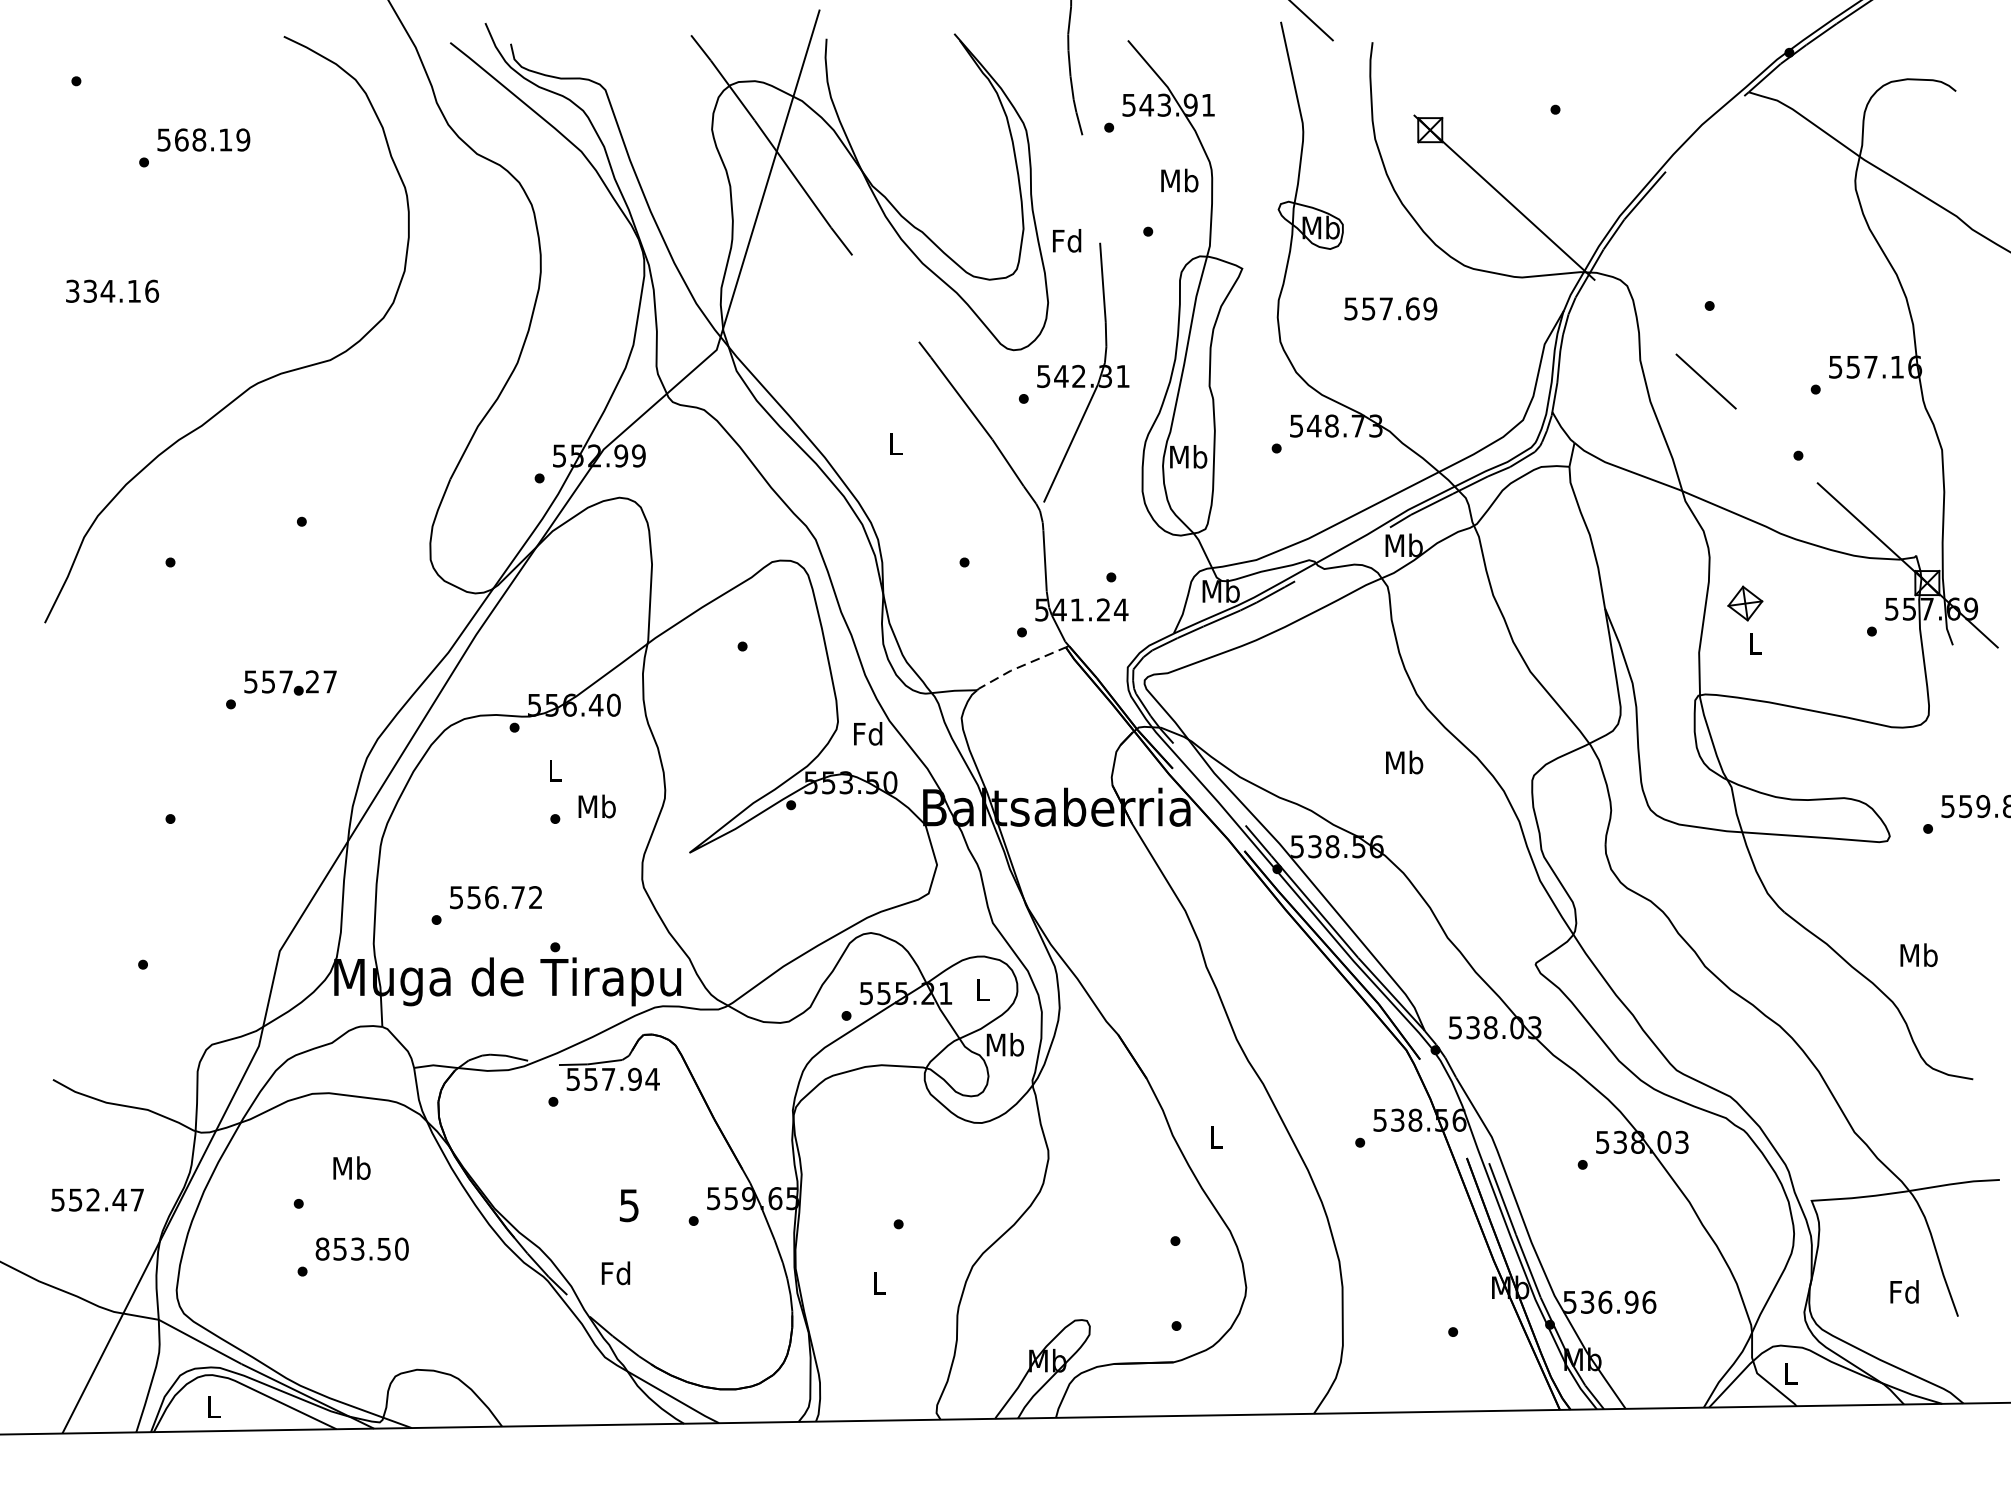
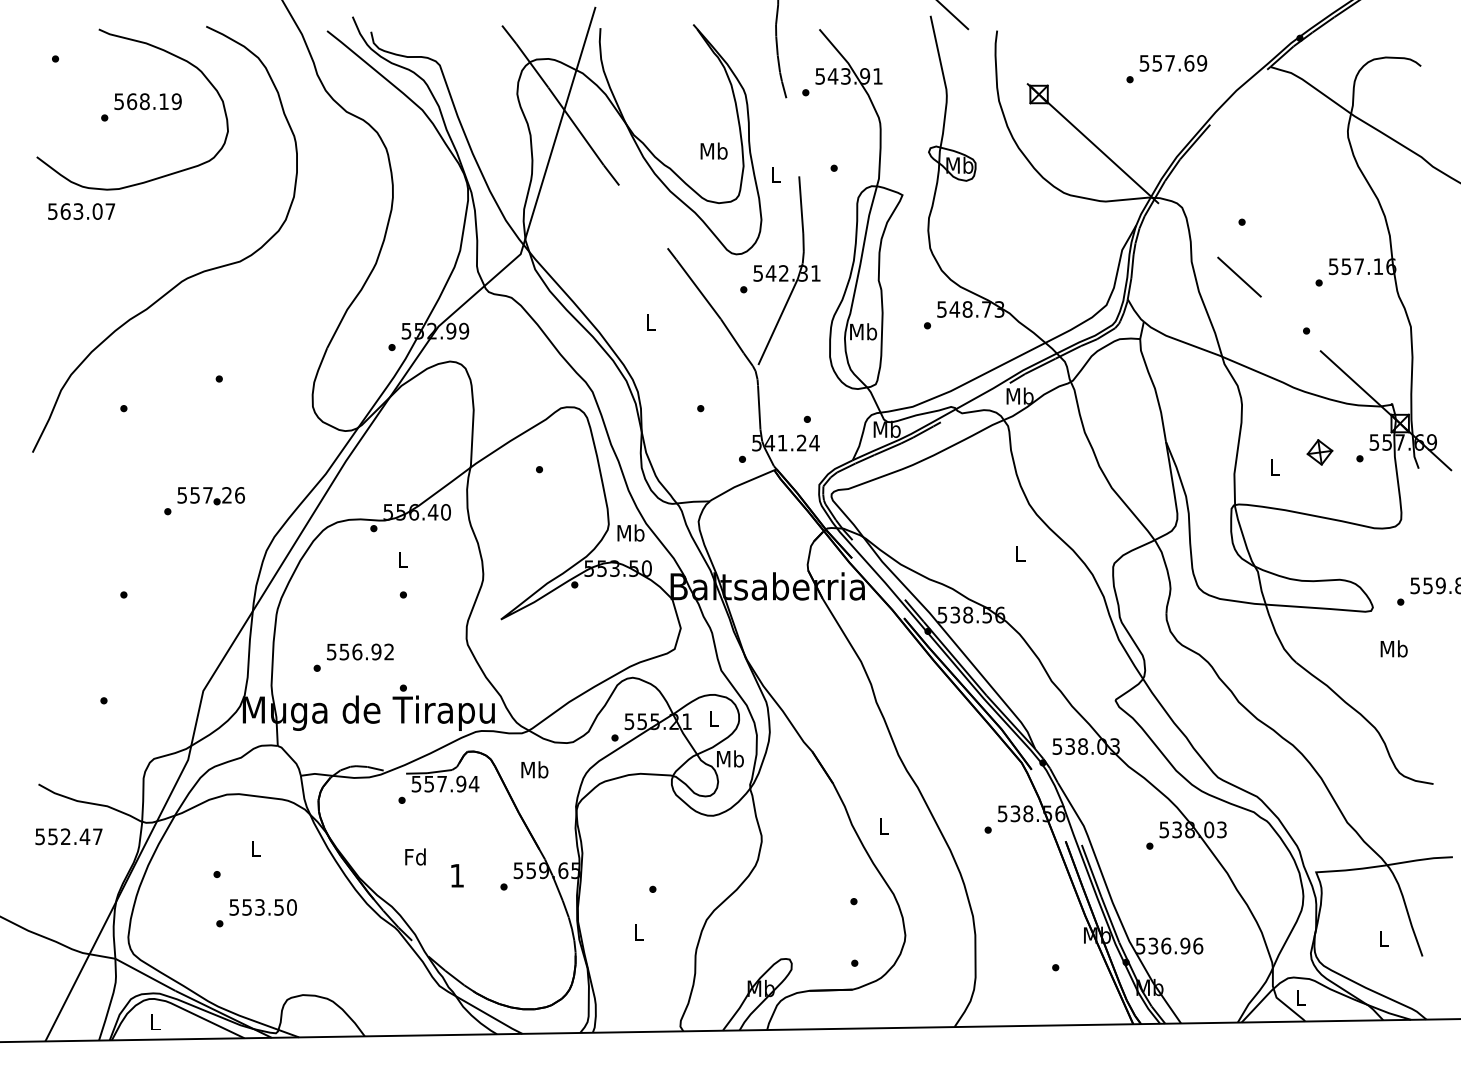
curve: (218, 68) -> (158, 49), added
text: (1178, 179) -> (713, 150), moved
text: (1067, 240) -> (775, 174), Fd -> L
text: (112, 291) -> (81, 211), 334.16 -> 563.07
text: (1390, 309) -> (1173, 63), moved
part: (1744, 603) -> (1319, 452), moved
line: (1019, 666) -> (740, 484), dashed -> solid
text: (331, 682) -> (240, 495), 557.27 -> 557.26
text: (867, 733) -> (630, 532), Fd -> Mb
text: (1404, 761) -> (1020, 553), Mb -> L
text: (596, 806) -> (534, 769), moved
text: (518, 896) -> (376, 651), 556.72 -> 556.92
text: (1918, 954) -> (1393, 648), moved
text: (351, 1168) -> (255, 848), Mb -> L
text: (97, 1199) -> (68, 836), moved
text: (628, 1205) -> (456, 875), 5 -> 1
text: (322, 1249) -> (234, 907), 853.50 -> 553.50
text: (615, 1272) -> (415, 856), moved
text: (1904, 1291) -> (1383, 938), Fd -> L

